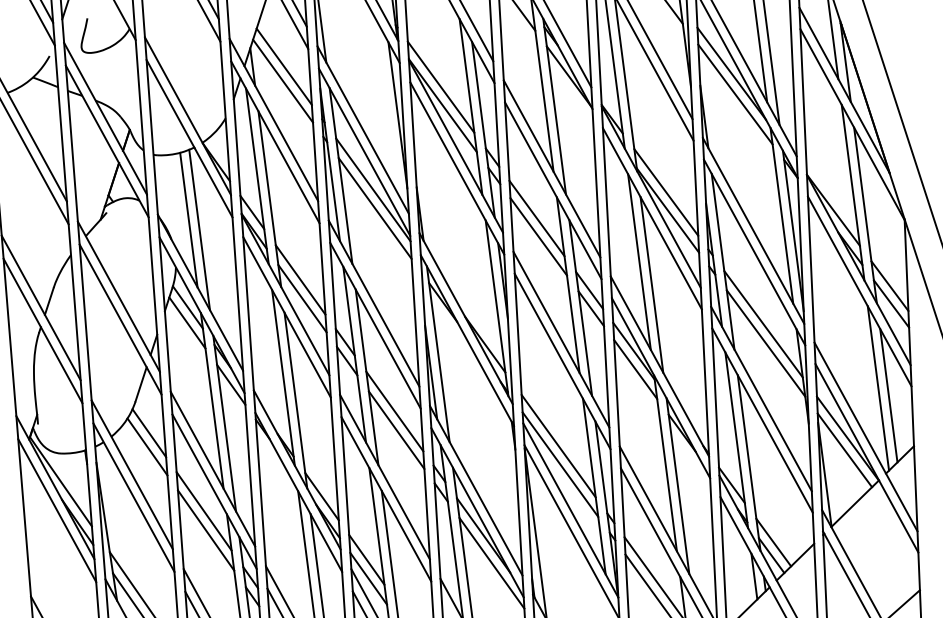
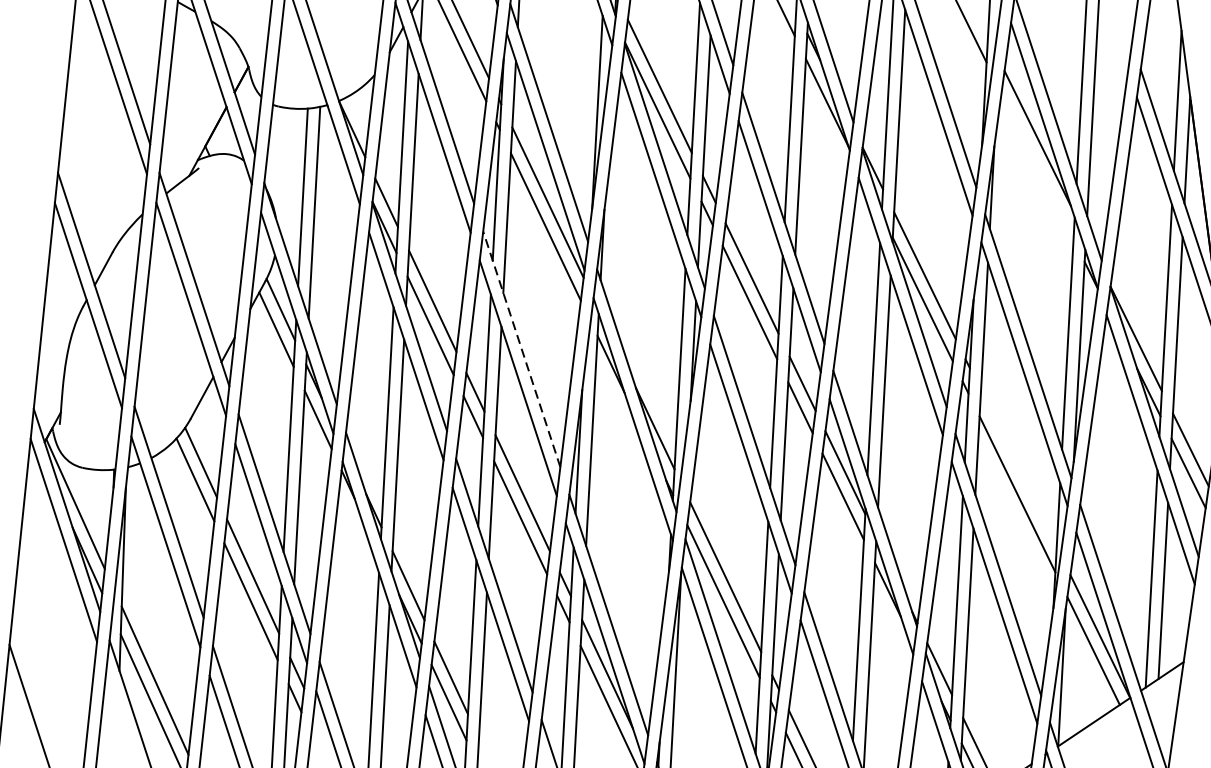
line: (735, 94) -> (1037, 166), removed
line: (374, 303) -> (522, 349), solid -> dashed
line: (763, 324) -> (1018, 469), removed

